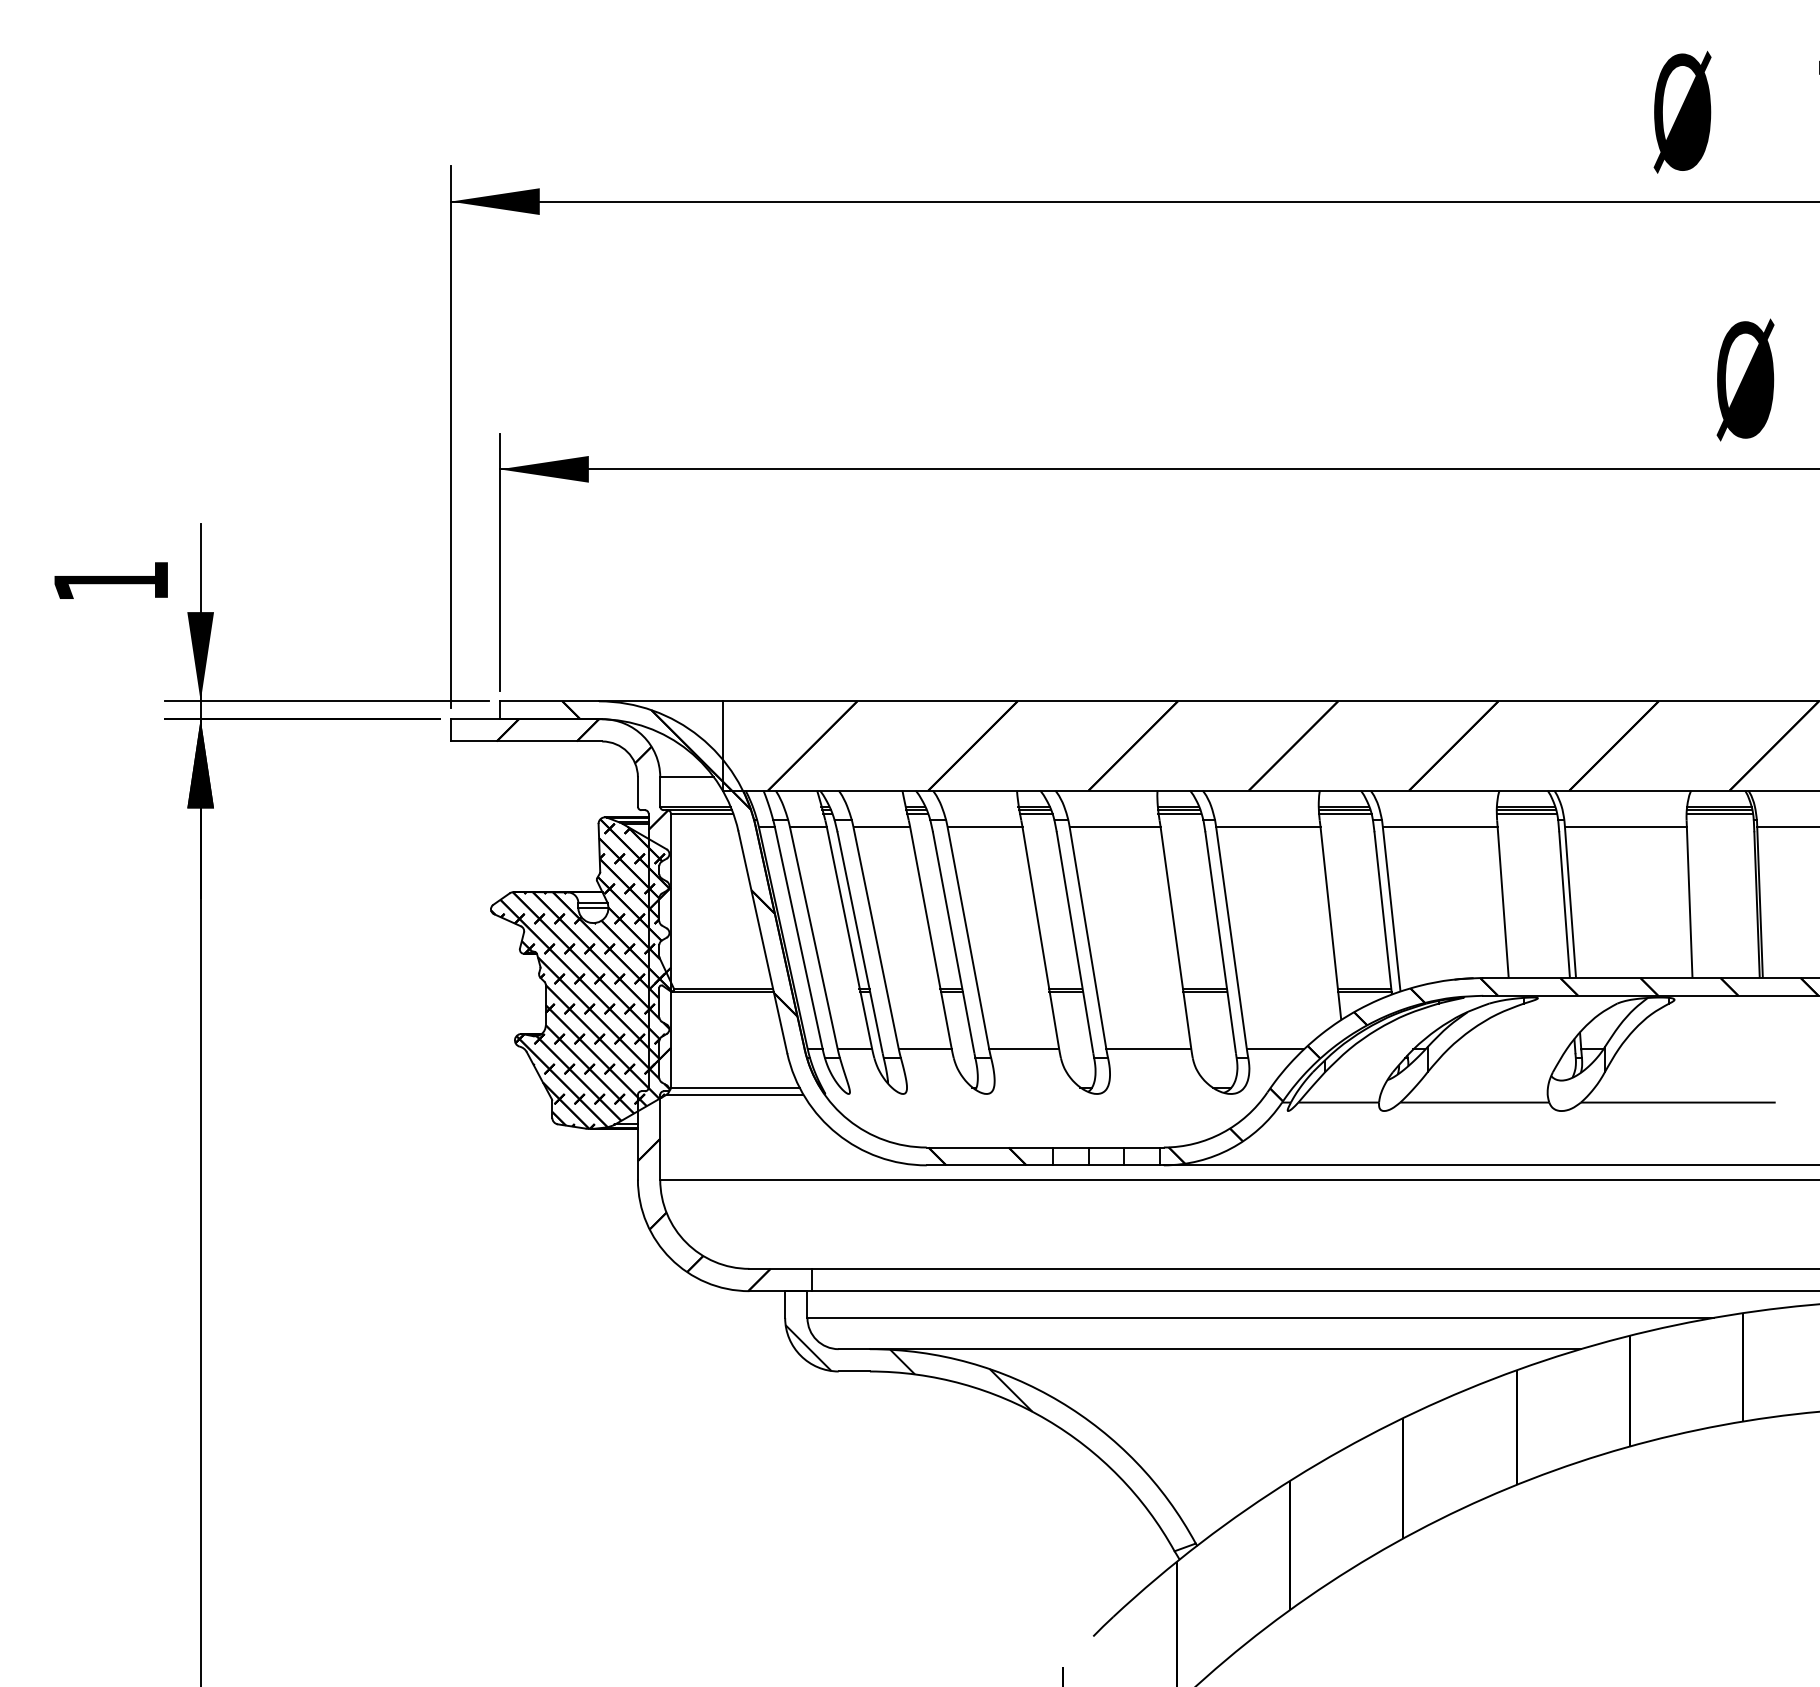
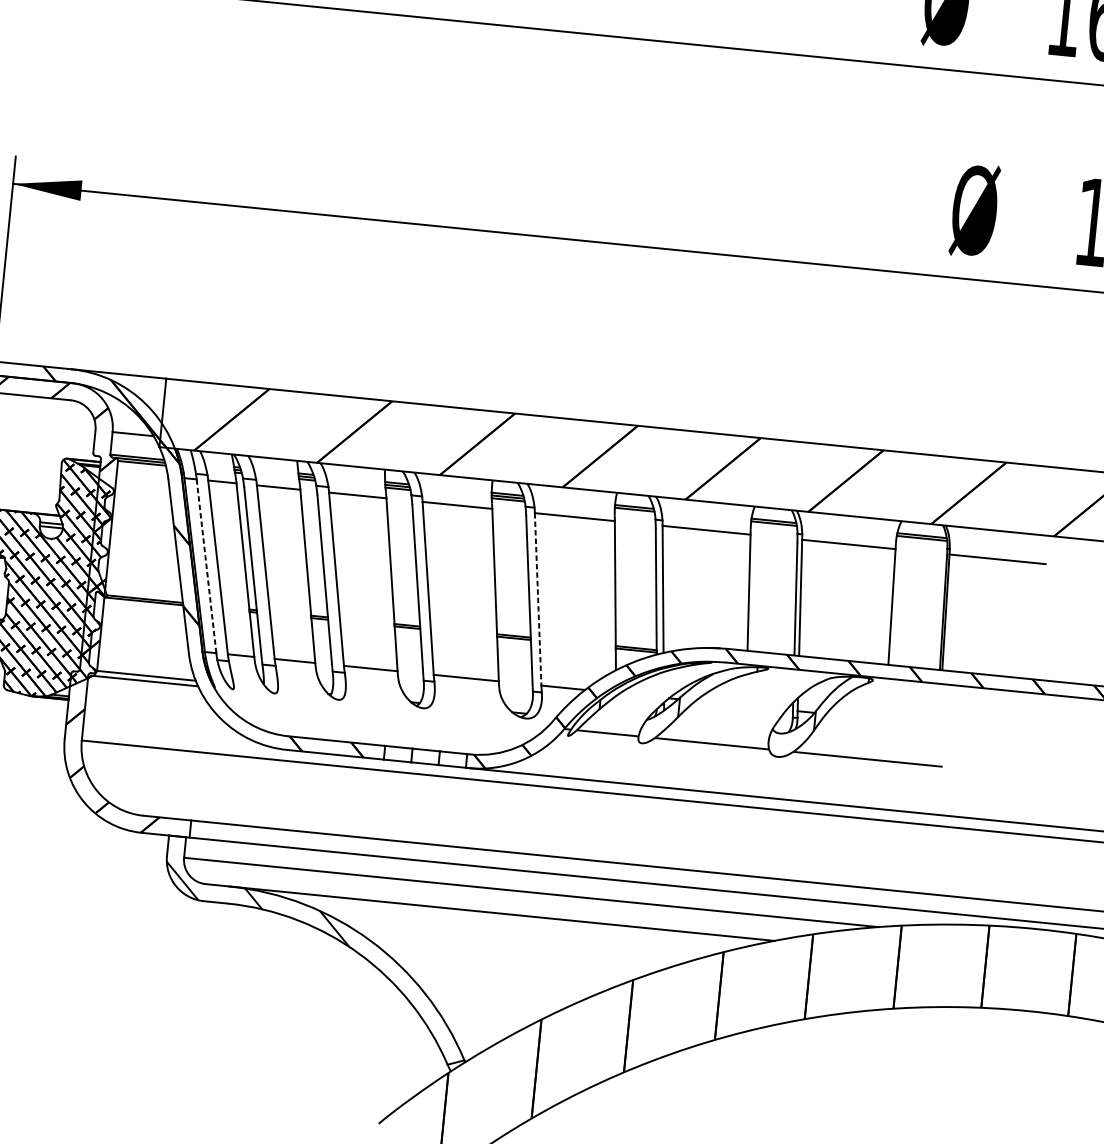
line: (1345, 813) -> (635, 512), removed
line: (1526, 813) -> (773, 526), removed
line: (1719, 813) -> (921, 540), removed
line: (798, 937) -> (206, 565), solid -> dashed
line: (1231, 939) -> (538, 600), solid -> dashed

